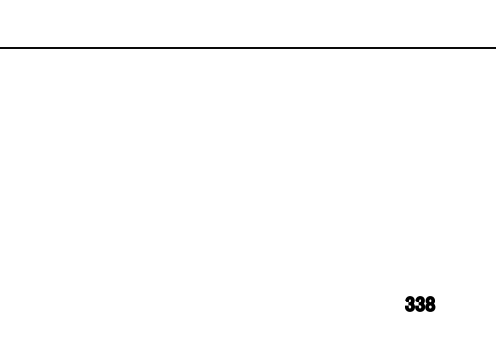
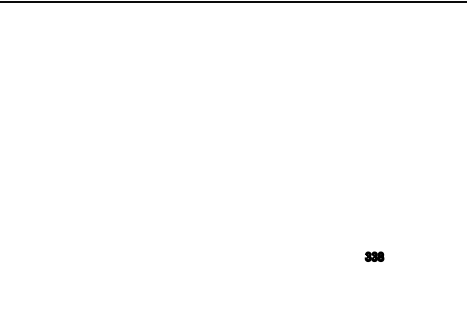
part: (420, 303) -> (374, 256), size x0.62

